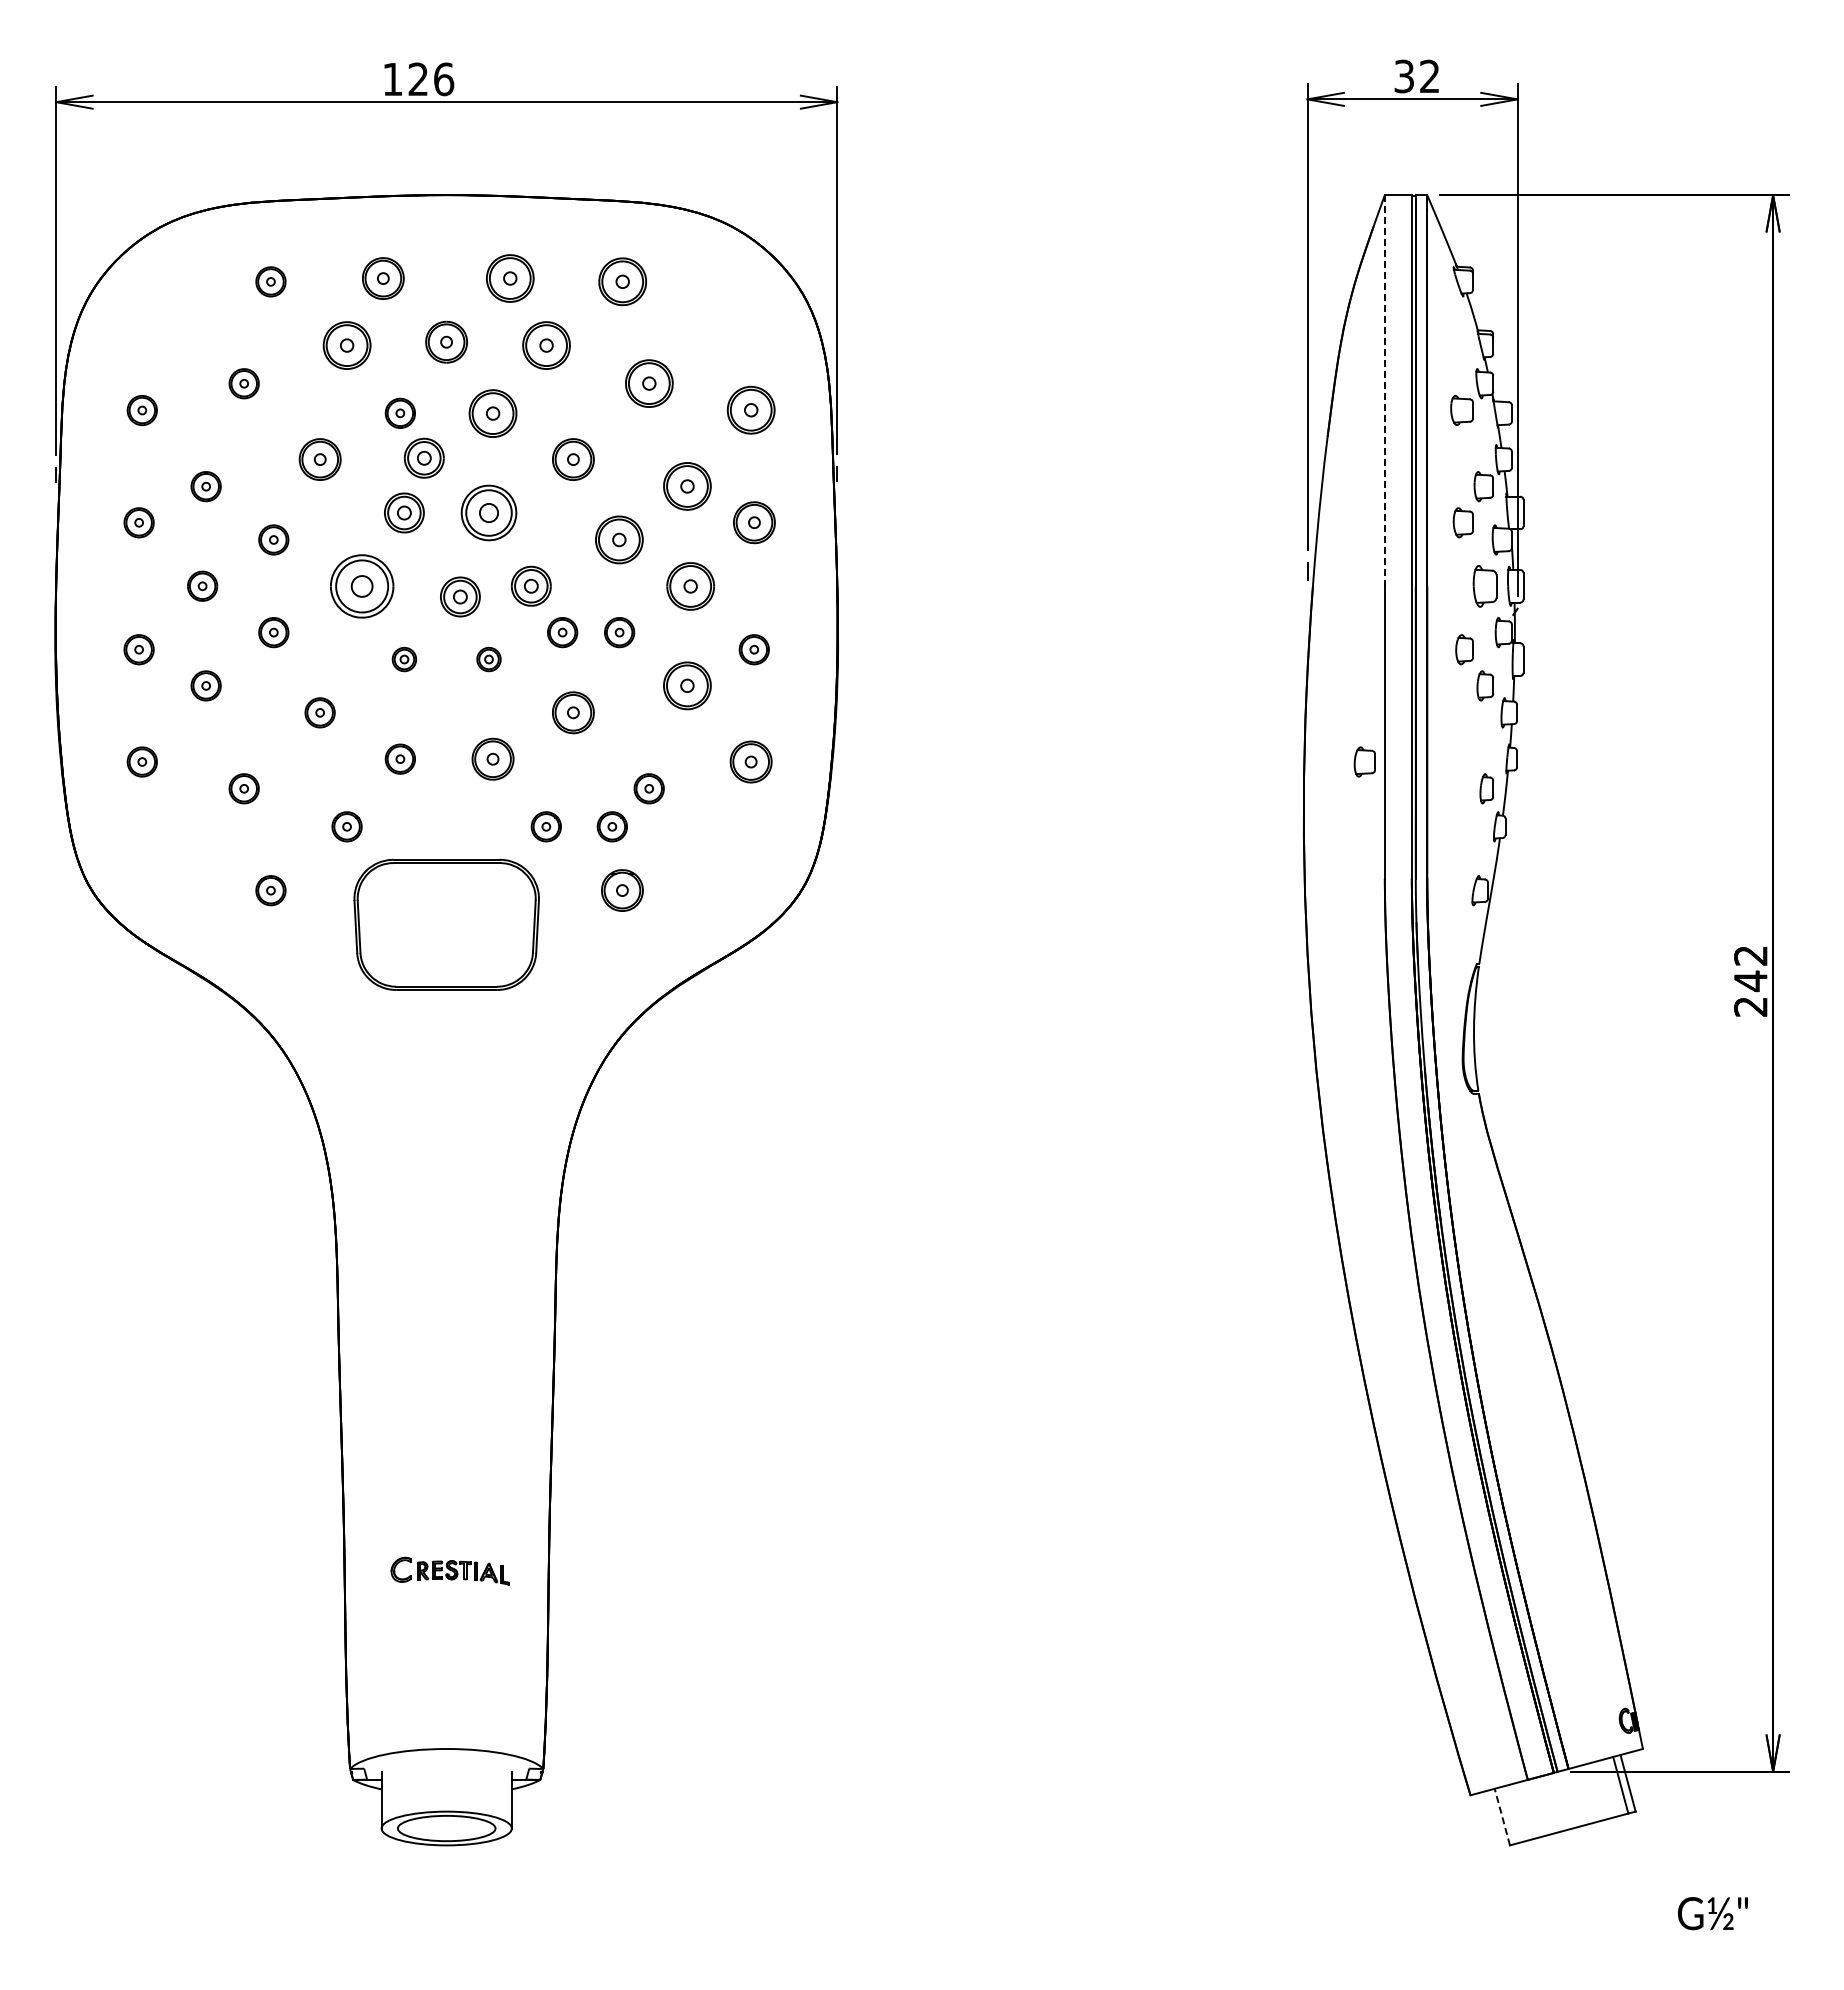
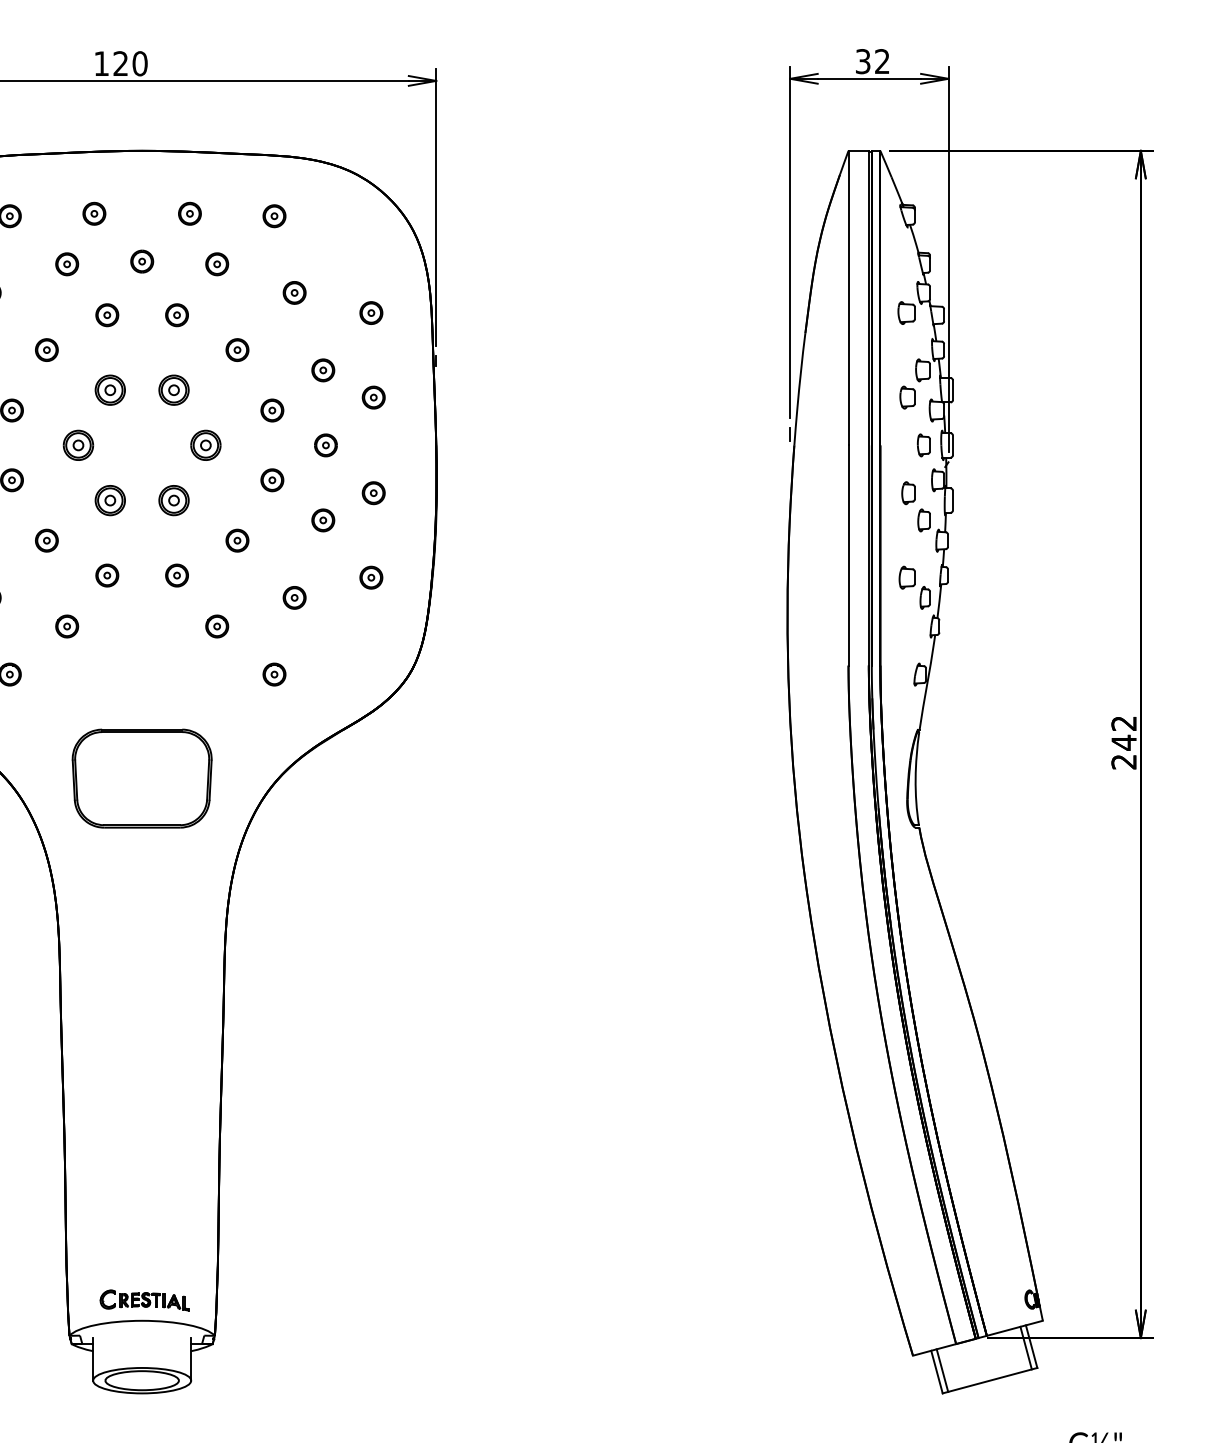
text: (444, 79) -> (140, 63), 126 -> 120
part: (382, 278) -> (93, 213), size x0.71
part: (509, 278) -> (189, 213), size x0.62
part: (621, 281) -> (273, 215), size x0.62
part: (446, 341) -> (142, 261), size x0.71
part: (346, 345) -> (66, 264), size x0.62
part: (545, 345) -> (216, 264), size x0.62
part: (648, 383) -> (294, 292), size x0.62
line: (1384, 390) -> (848, 298), dashed -> solid
part: (750, 410) -> (370, 313), size x0.62
part: (492, 412) -> (176, 314), size x0.62
part: (423, 457) -> (124, 348), removed
part: (319, 459) -> (46, 349), size x0.71
part: (572, 459) -> (236, 349), size x0.71
part: (686, 486) -> (322, 370), size x0.62
part: (488, 512) -> (173, 389), size x0.71
part: (753, 522) -> (373, 397), size x0.71
part: (619, 539) -> (272, 410), size x0.62
part: (361, 585) -> (78, 444), size x0.62
part: (690, 585) -> (325, 444), size x0.62
part: (1484, 585) -> (923, 444), size x0.71
part: (460, 596) -> (152, 453), removed
part: (562, 632) -> (229, 480), removed
part: (404, 659) -> (110, 500), size x1.67
part: (488, 659) -> (173, 500), size x1.67
part: (686, 685) -> (322, 520), size x0.62
part: (572, 712) -> (236, 540), size x0.71
part: (492, 758) -> (176, 575), size x0.71
part: (750, 761) -> (370, 577), size x0.71
part: (1364, 761) -> (906, 577), moved
part: (611, 826) -> (266, 626), removed
part: (622, 890) -> (274, 674), size x0.71
part: (446, 924) -> (142, 778), moved
part: (449, 1570) -> (144, 1300), moved
line: (1509, 1814) -> (942, 1370), added
line: (1502, 1816) -> (937, 1371), dashed -> solid

